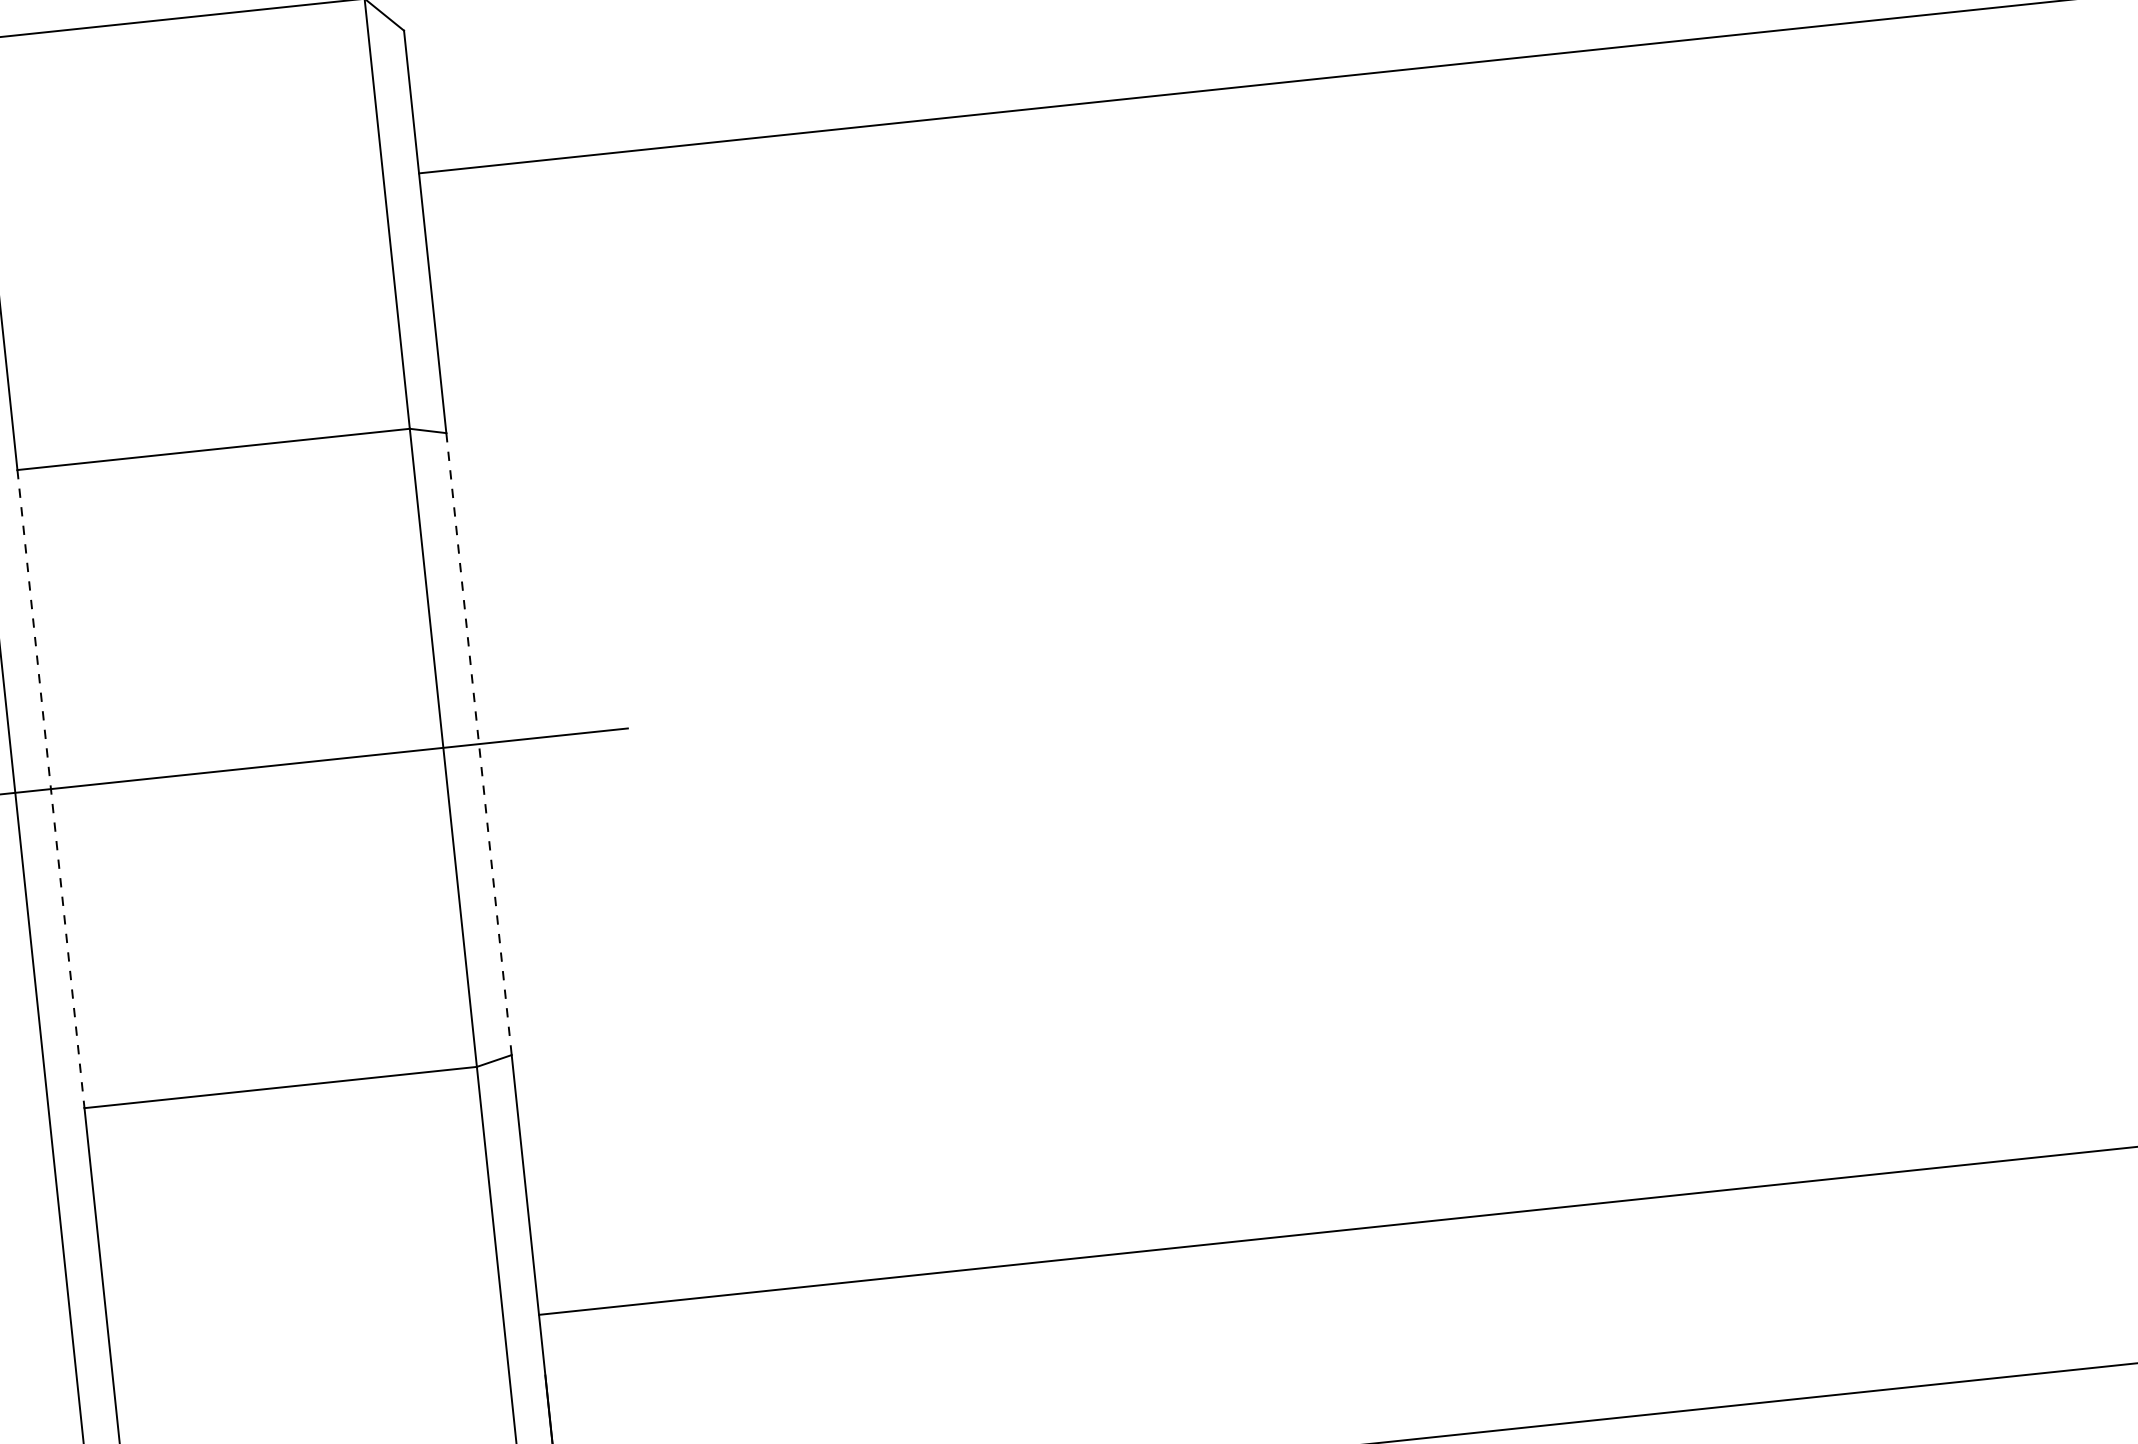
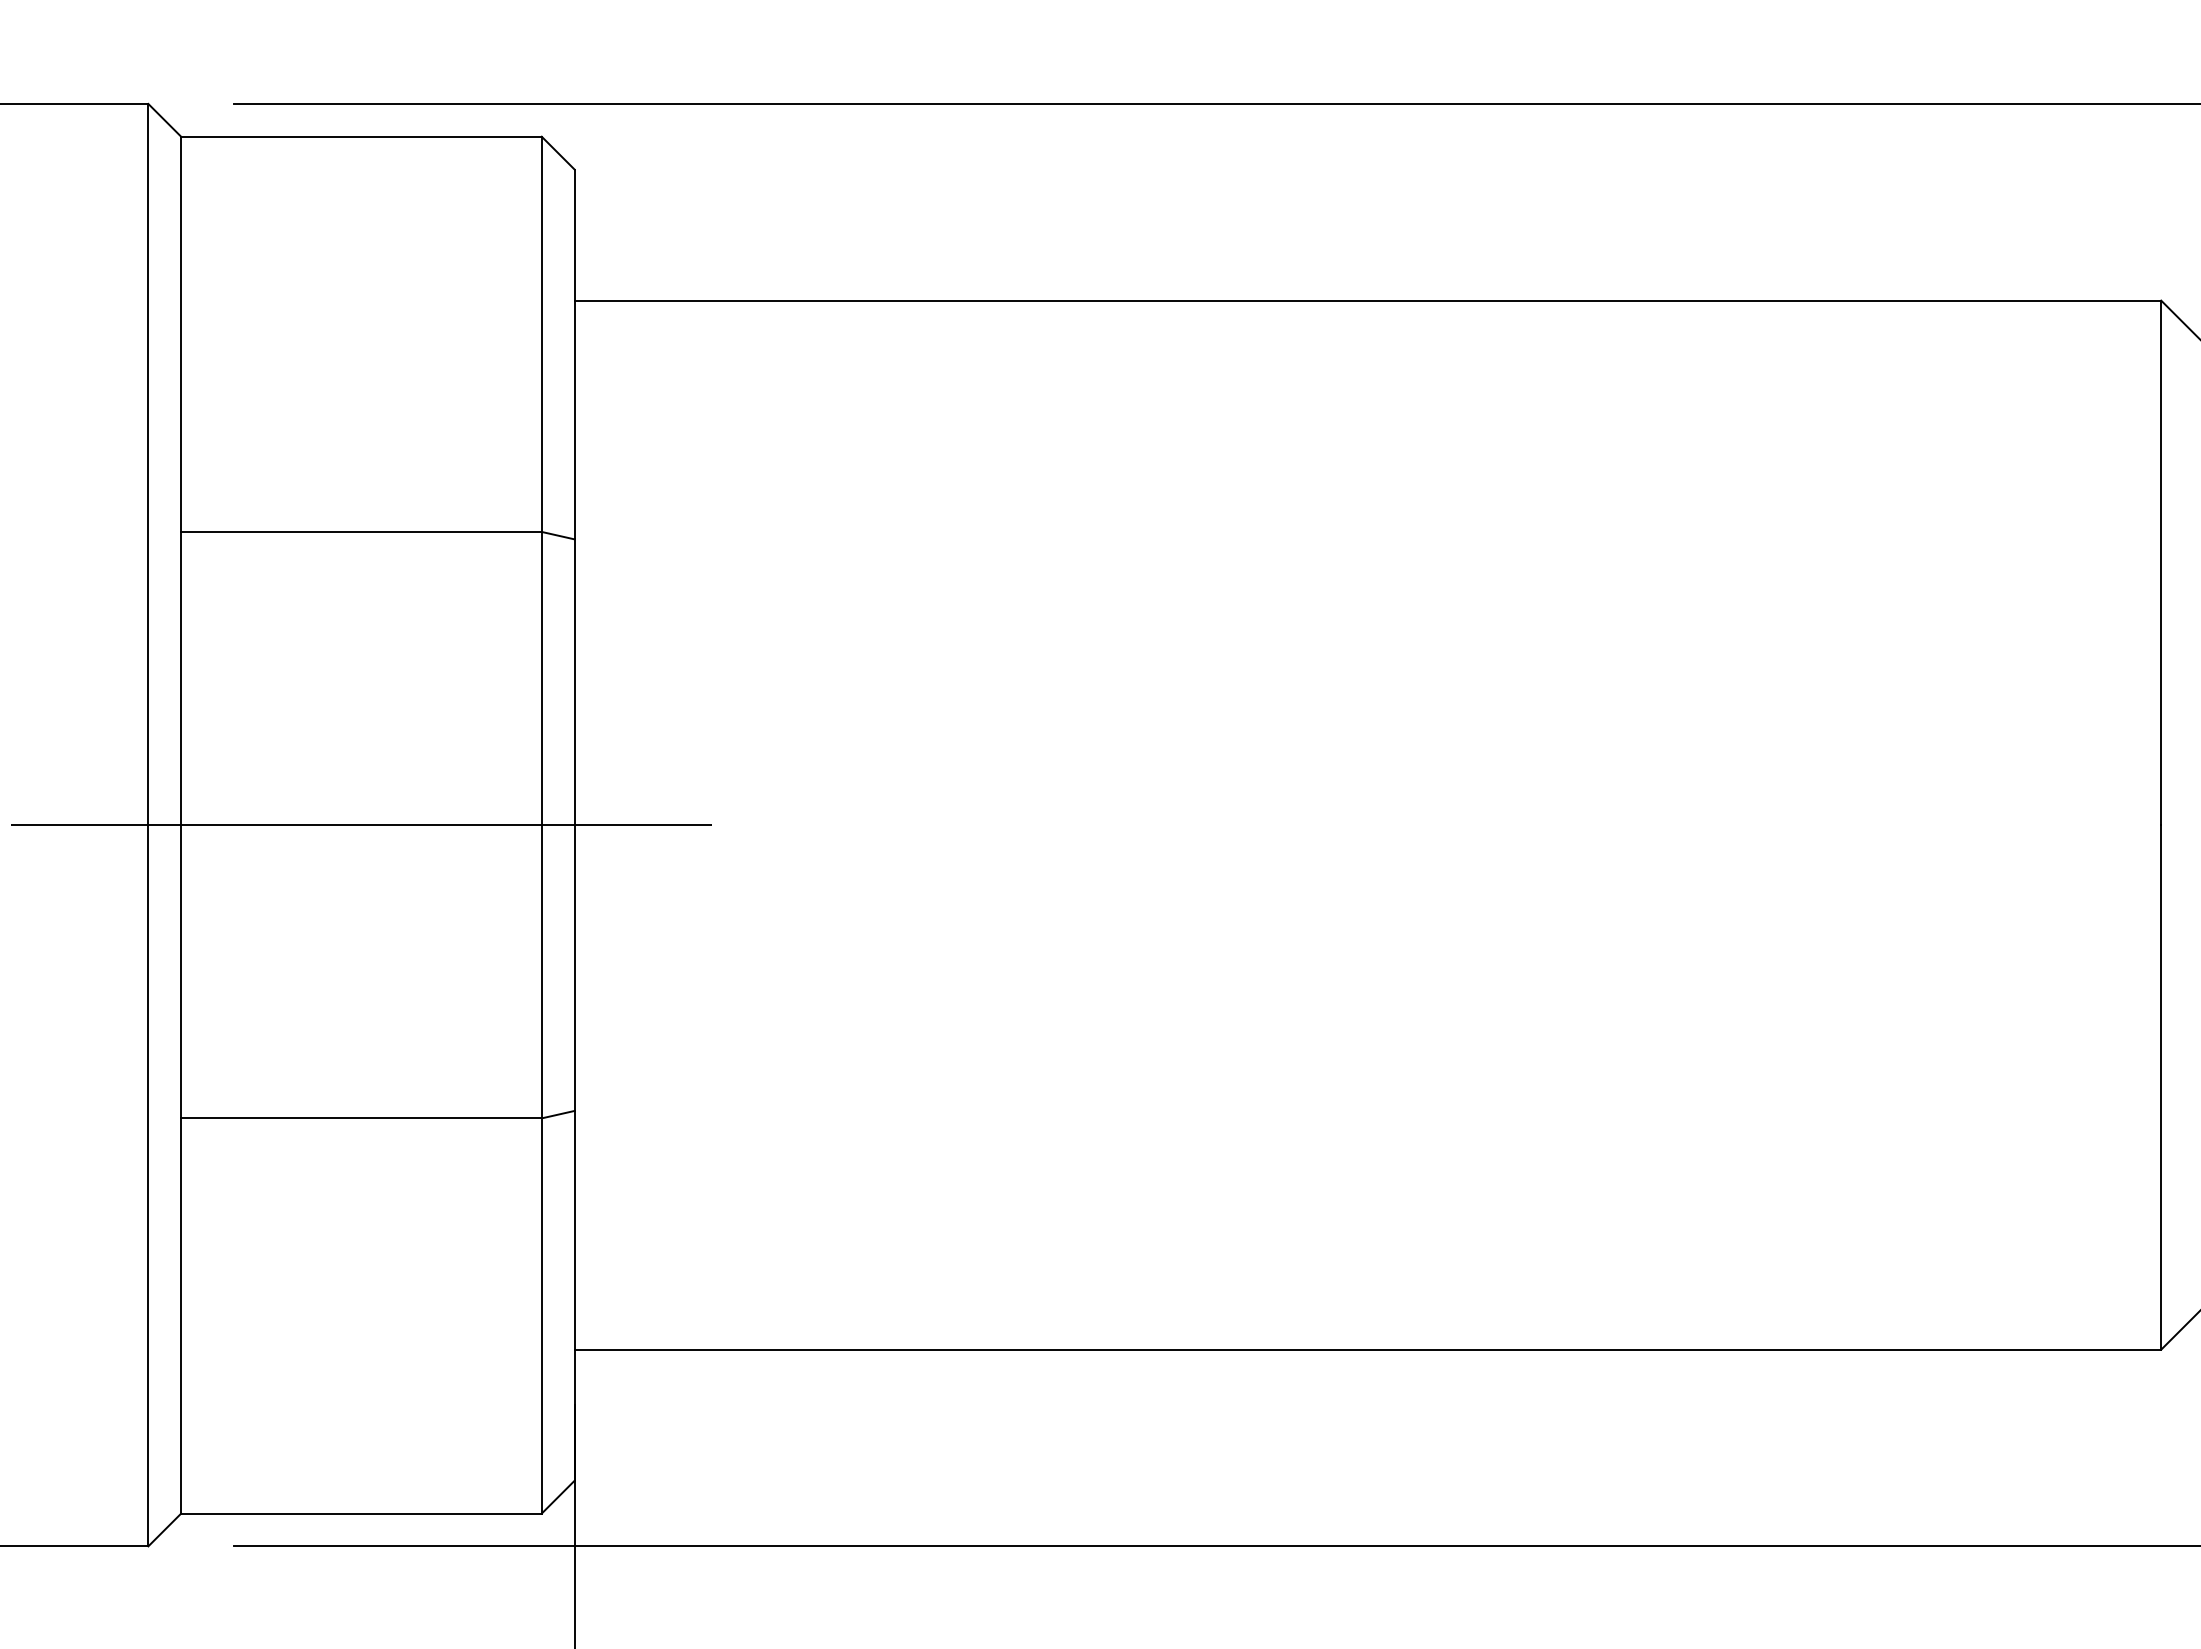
line: (479, 744) -> (574, 825), dashed -> solid
line: (51, 789) -> (181, 825), dashed -> solid

